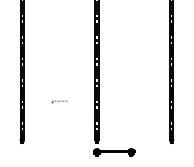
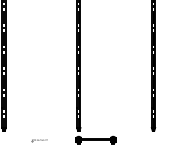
part: (59, 101) -> (39, 140), moved

